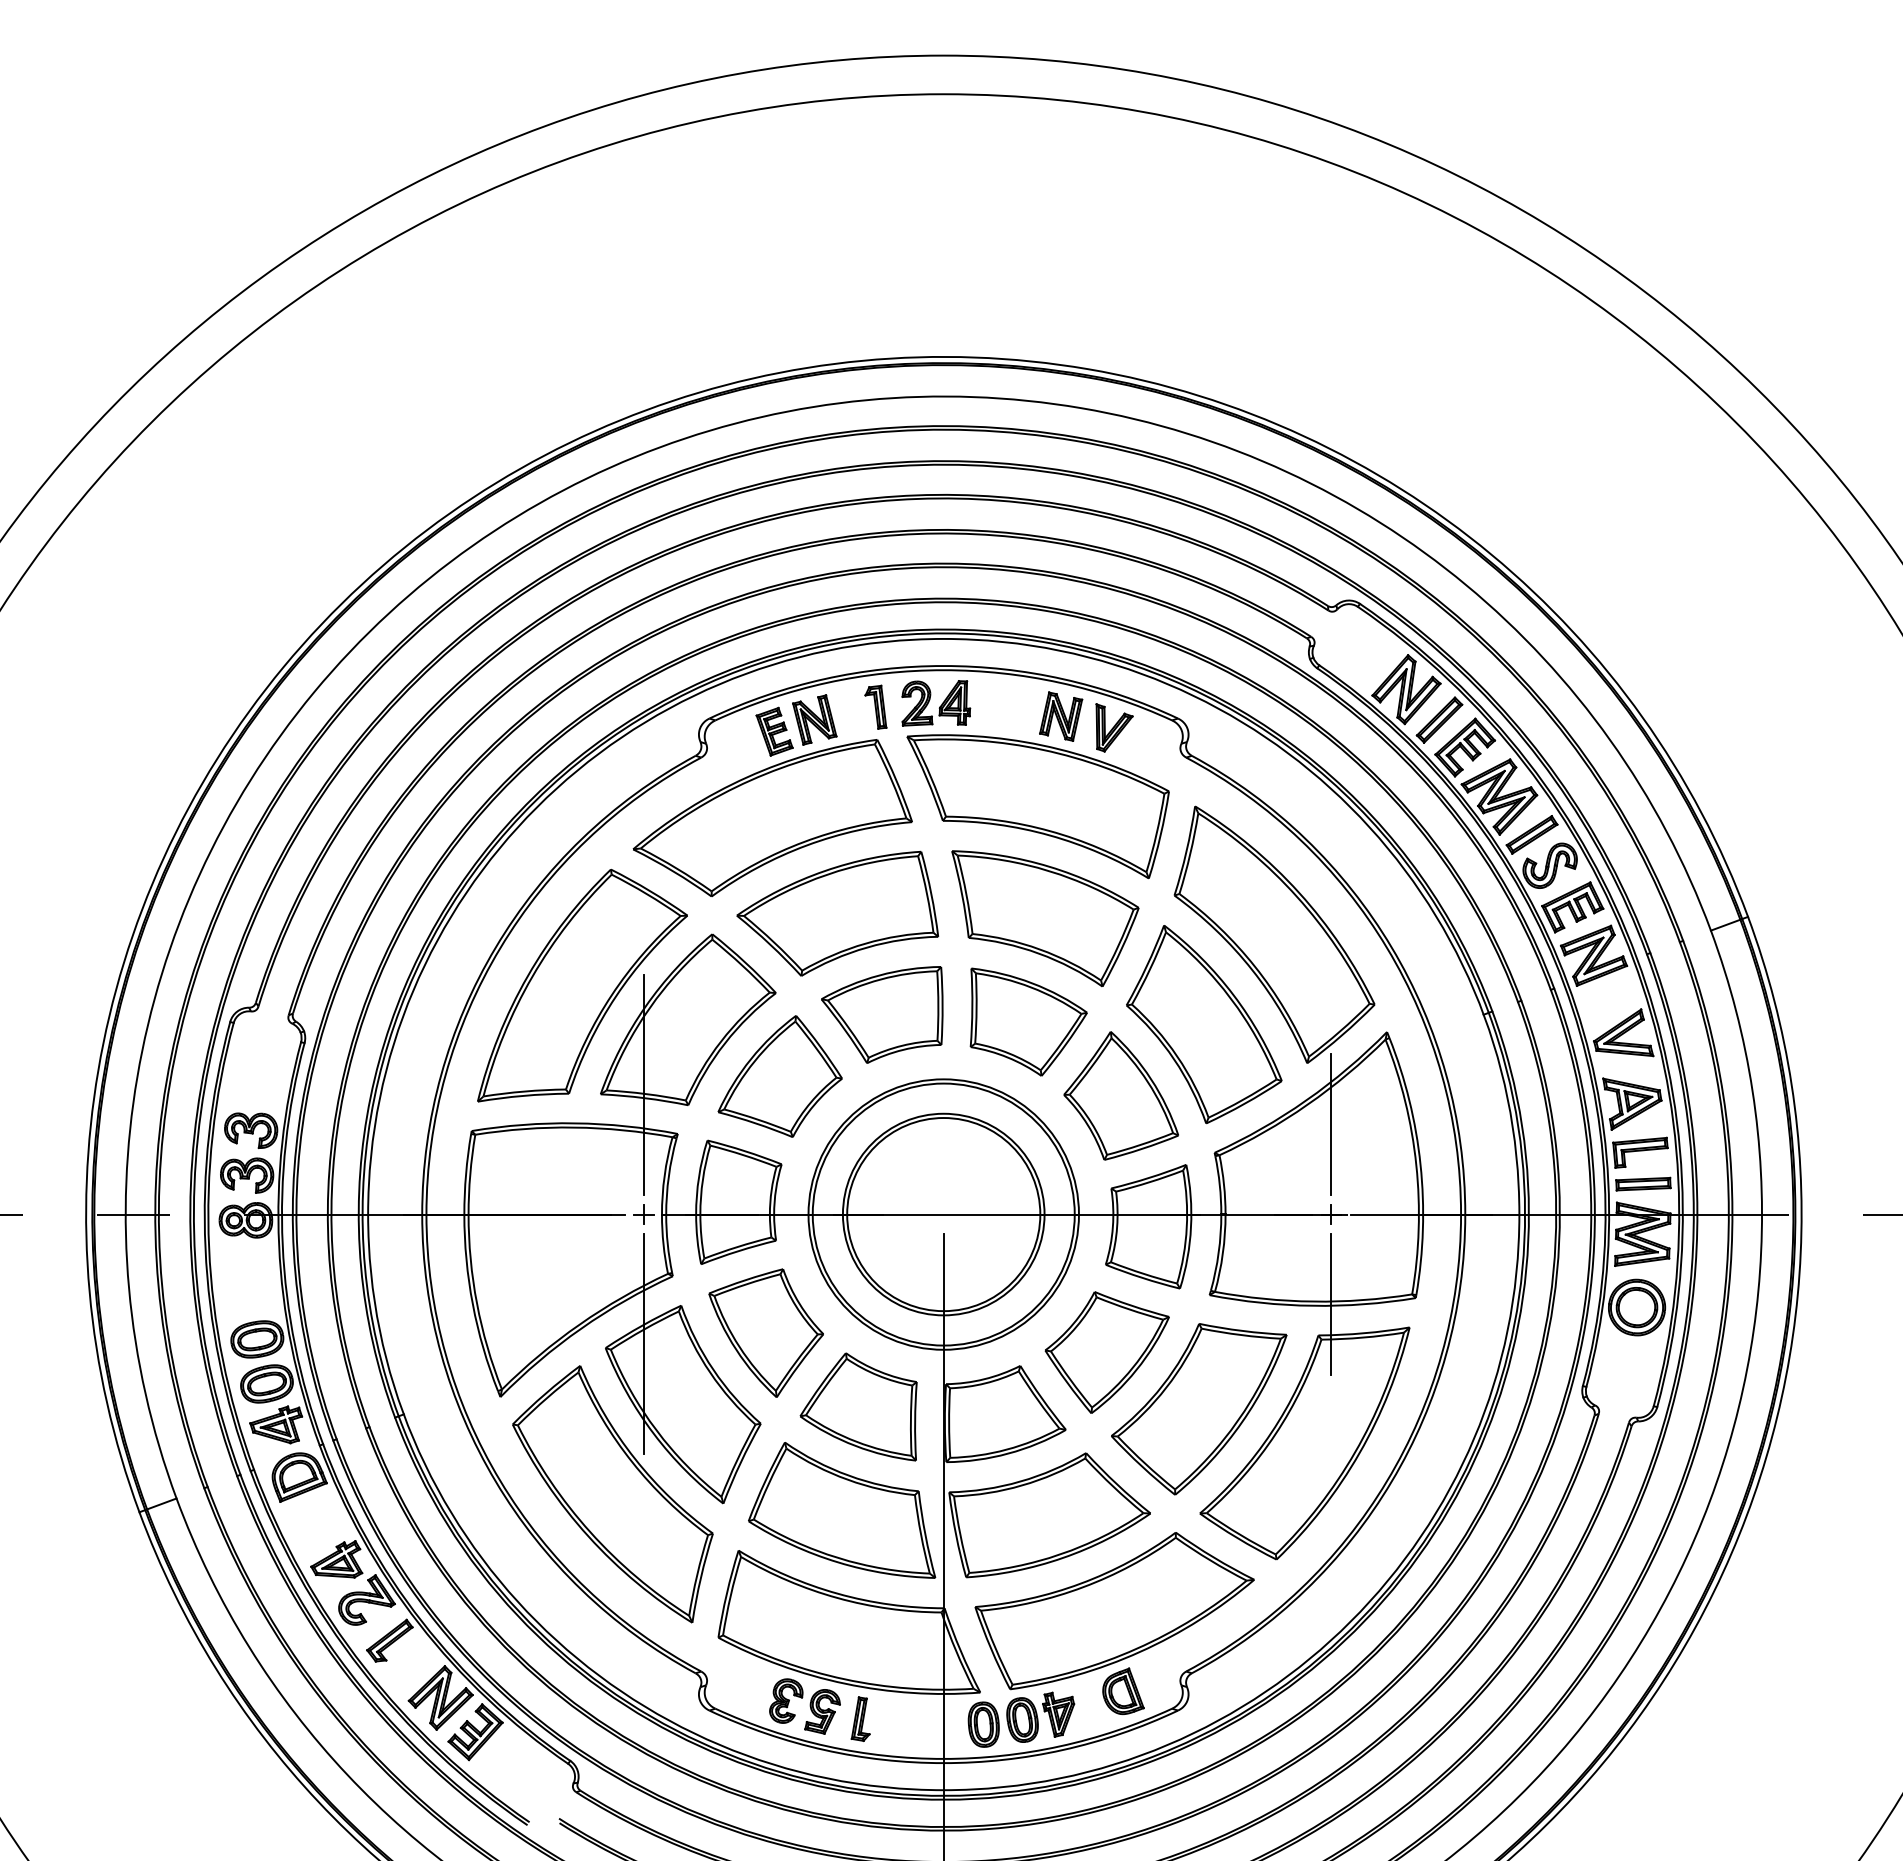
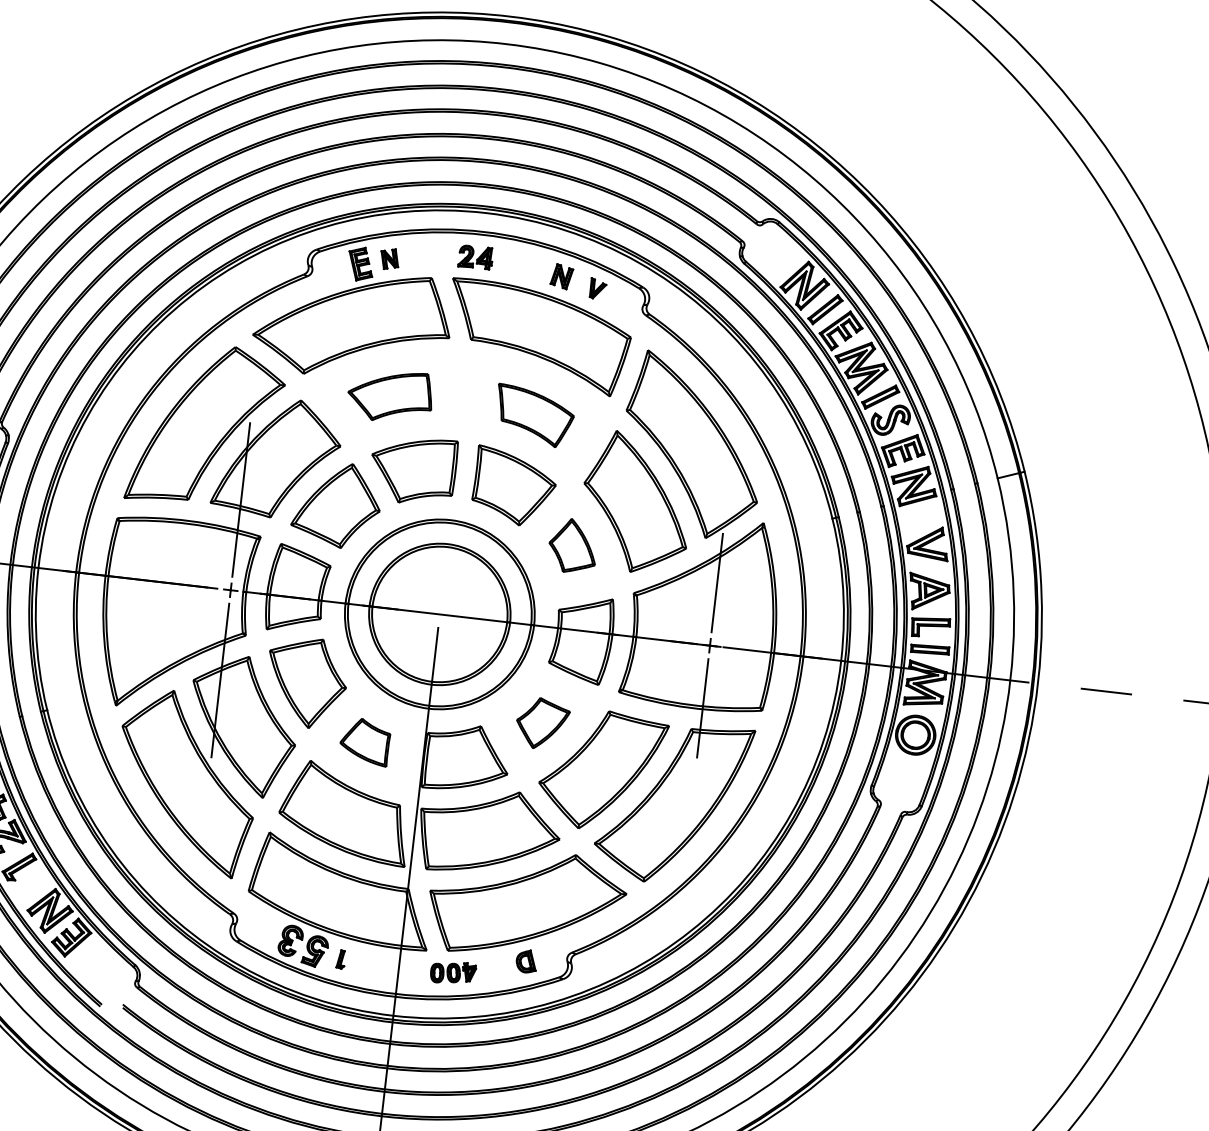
part: (936, 703) -> (476, 257), size x0.7
part: (875, 706) -> (433, 254), removed
part: (1061, 716) -> (562, 276), size x0.7
part: (814, 719) -> (389, 258), size x0.6
part: (1114, 727) -> (598, 288), size x0.6
part: (837, 913) -> (390, 395), size x0.6
part: (1045, 918) -> (534, 416), size x0.6
part: (1120, 1095) -> (572, 545), size x0.6
part: (1106, 1352) -> (542, 723), size x0.6
part: (858, 1406) -> (364, 741), size x0.6
part: (1123, 1691) -> (526, 961), size x0.7
part: (860, 1718) -> (341, 959), size x0.6
part: (1021, 1719) -> (453, 972), size x0.6

